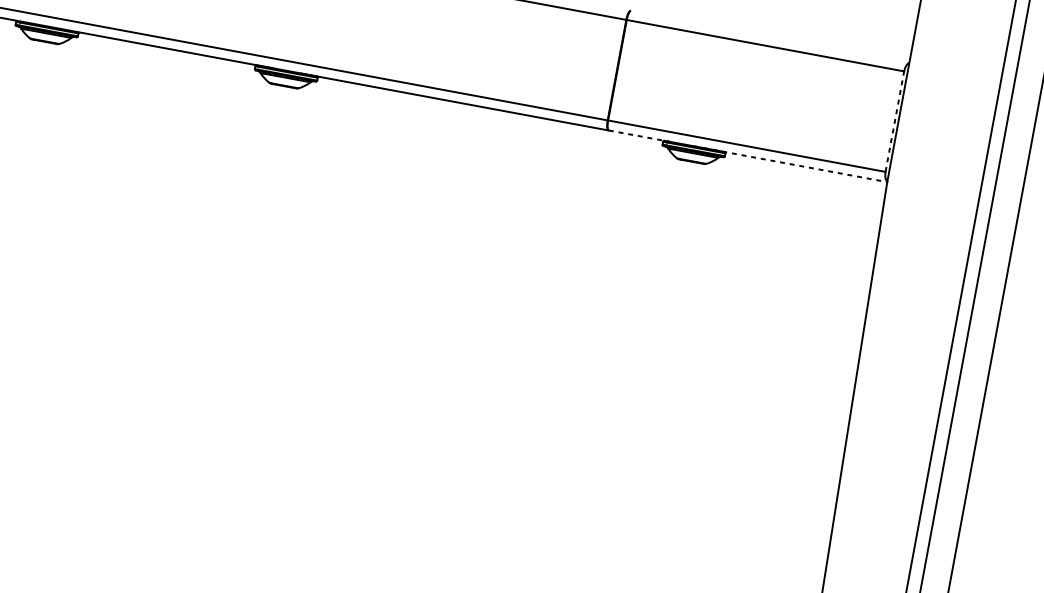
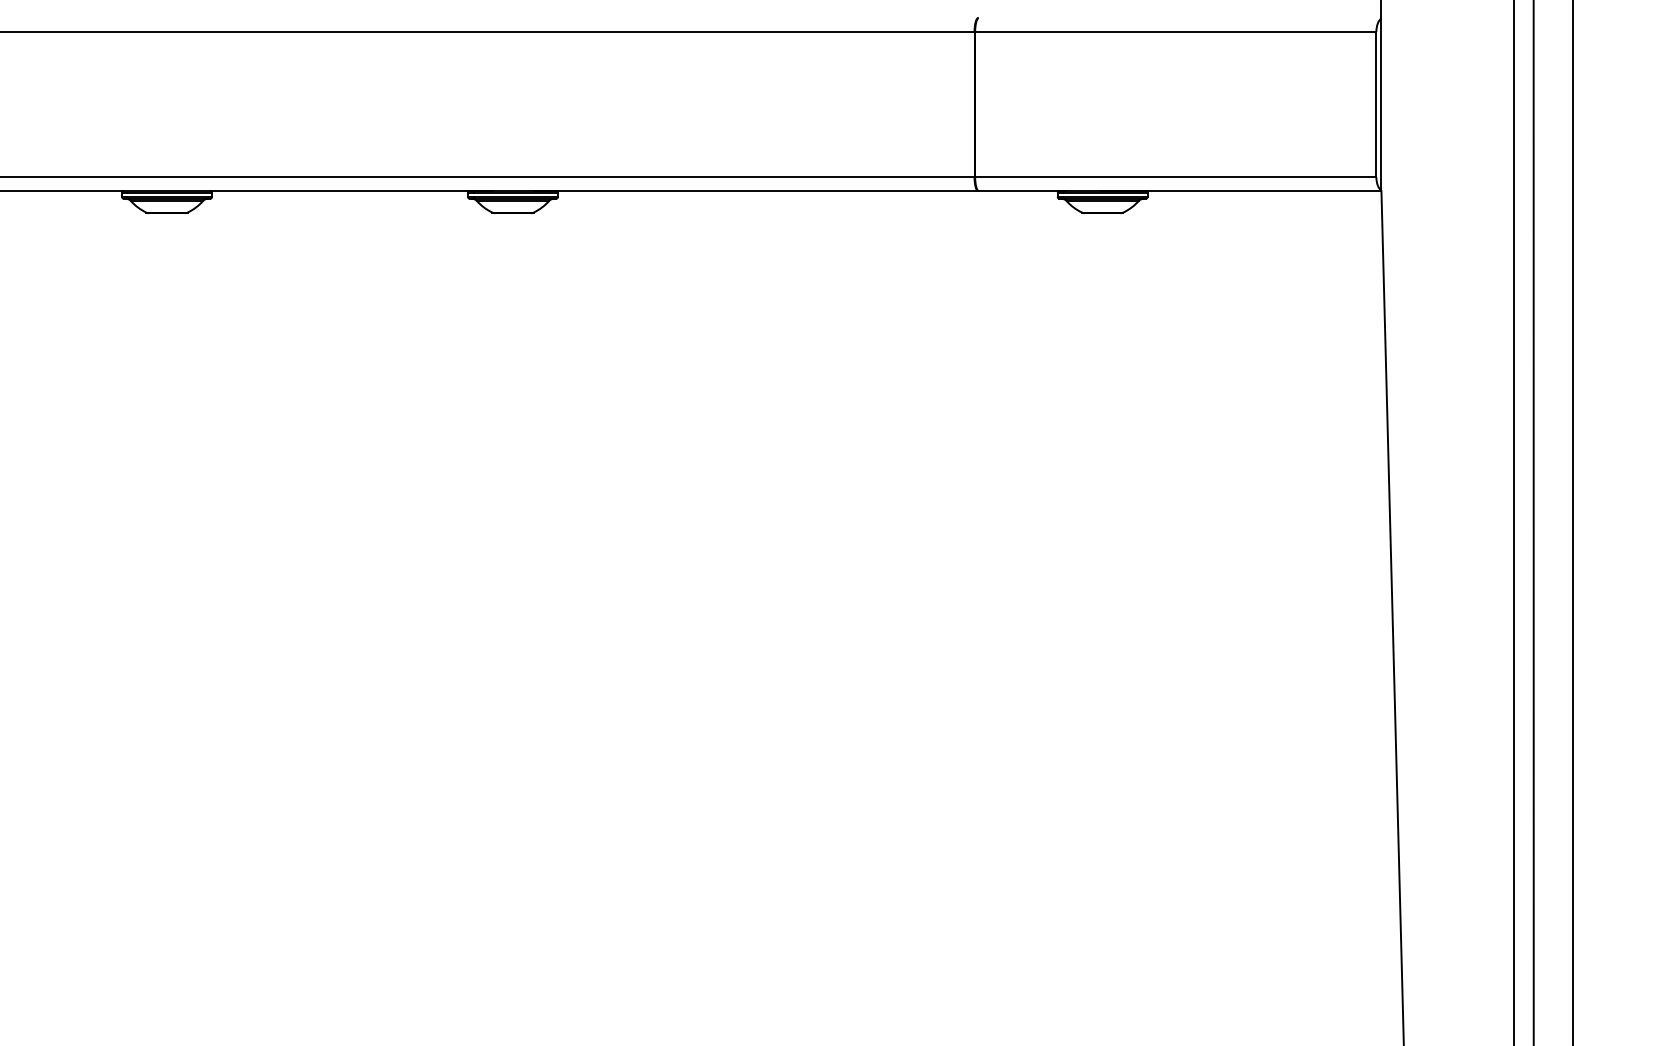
line: (894, 121) -> (1376, 104), dashed -> solid
line: (639, 136) -> (1022, 191), dashed -> solid
line: (790, 164) -> (1241, 191), dashed -> solid

